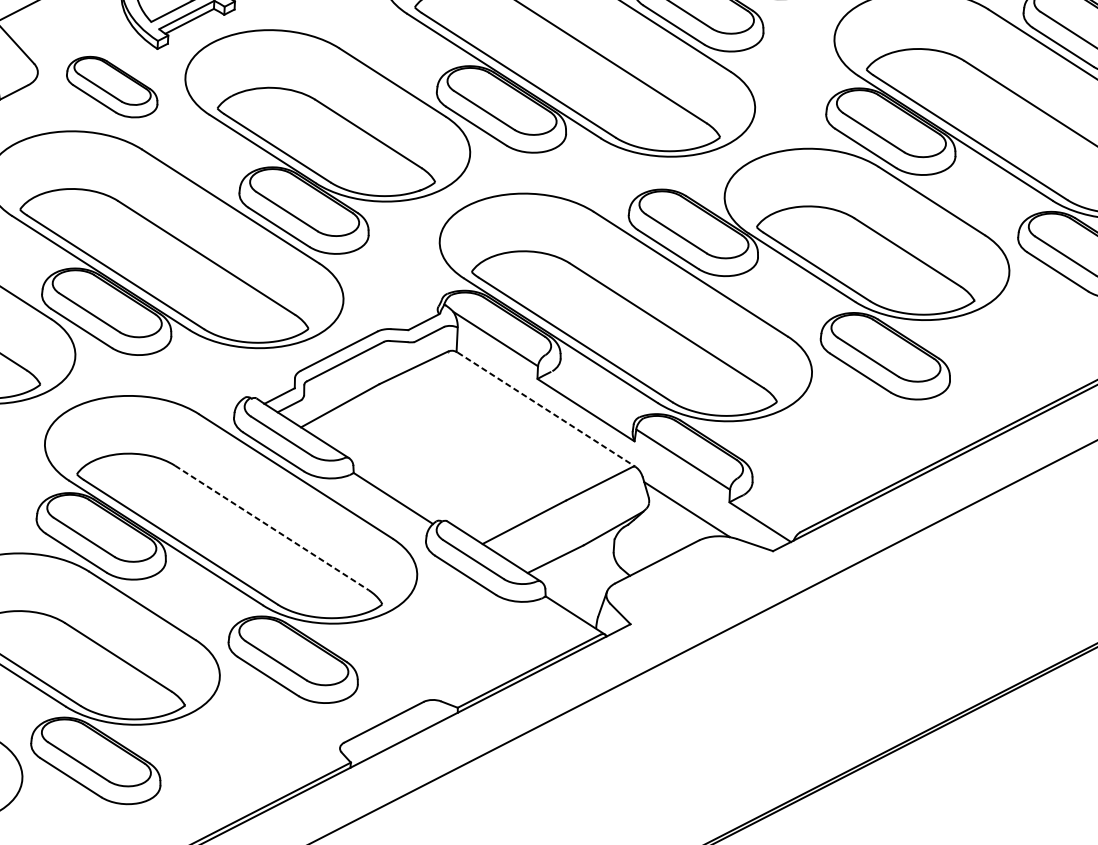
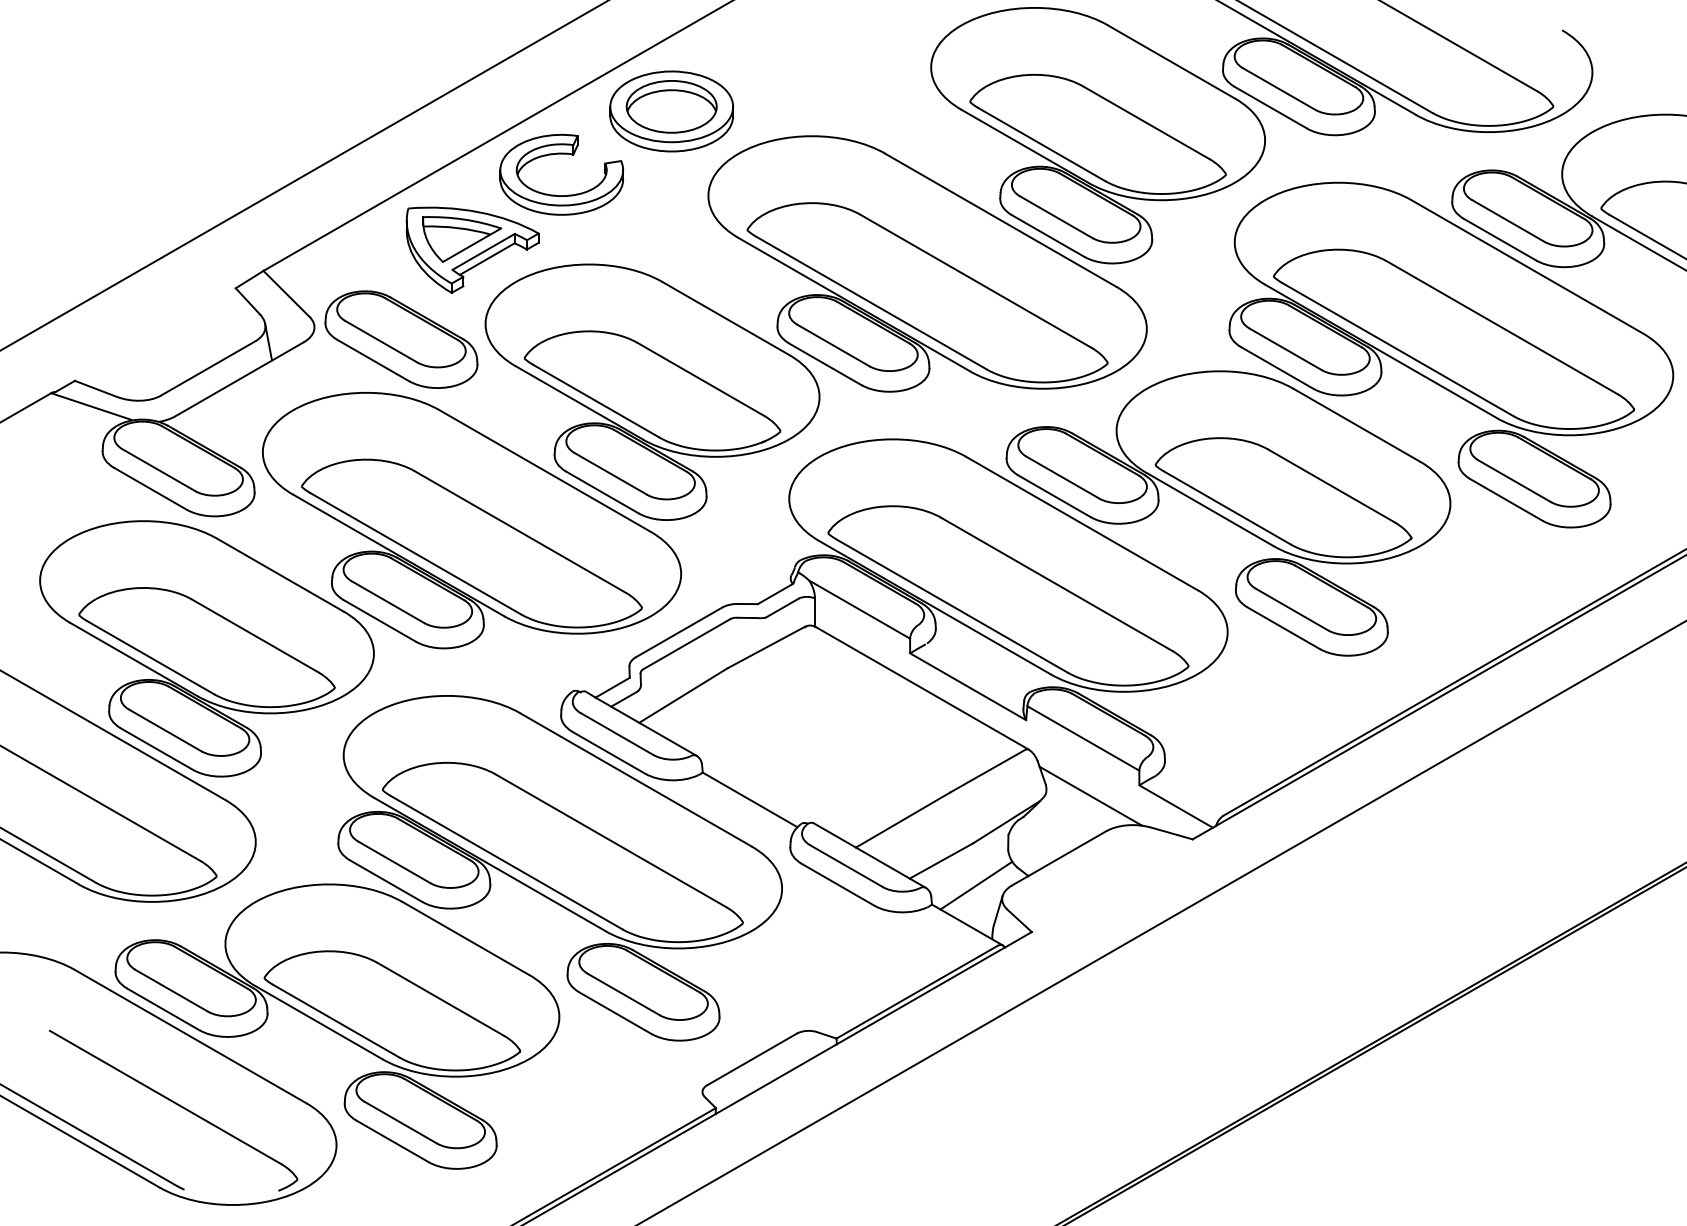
part: (112, 87) -> (401, 339), size x1.43
line: (546, 409) -> (922, 688), dashed -> solid
line: (272, 528) -> (611, 841), dashed -> solid
line: (584, 581) -> (976, 885), added

